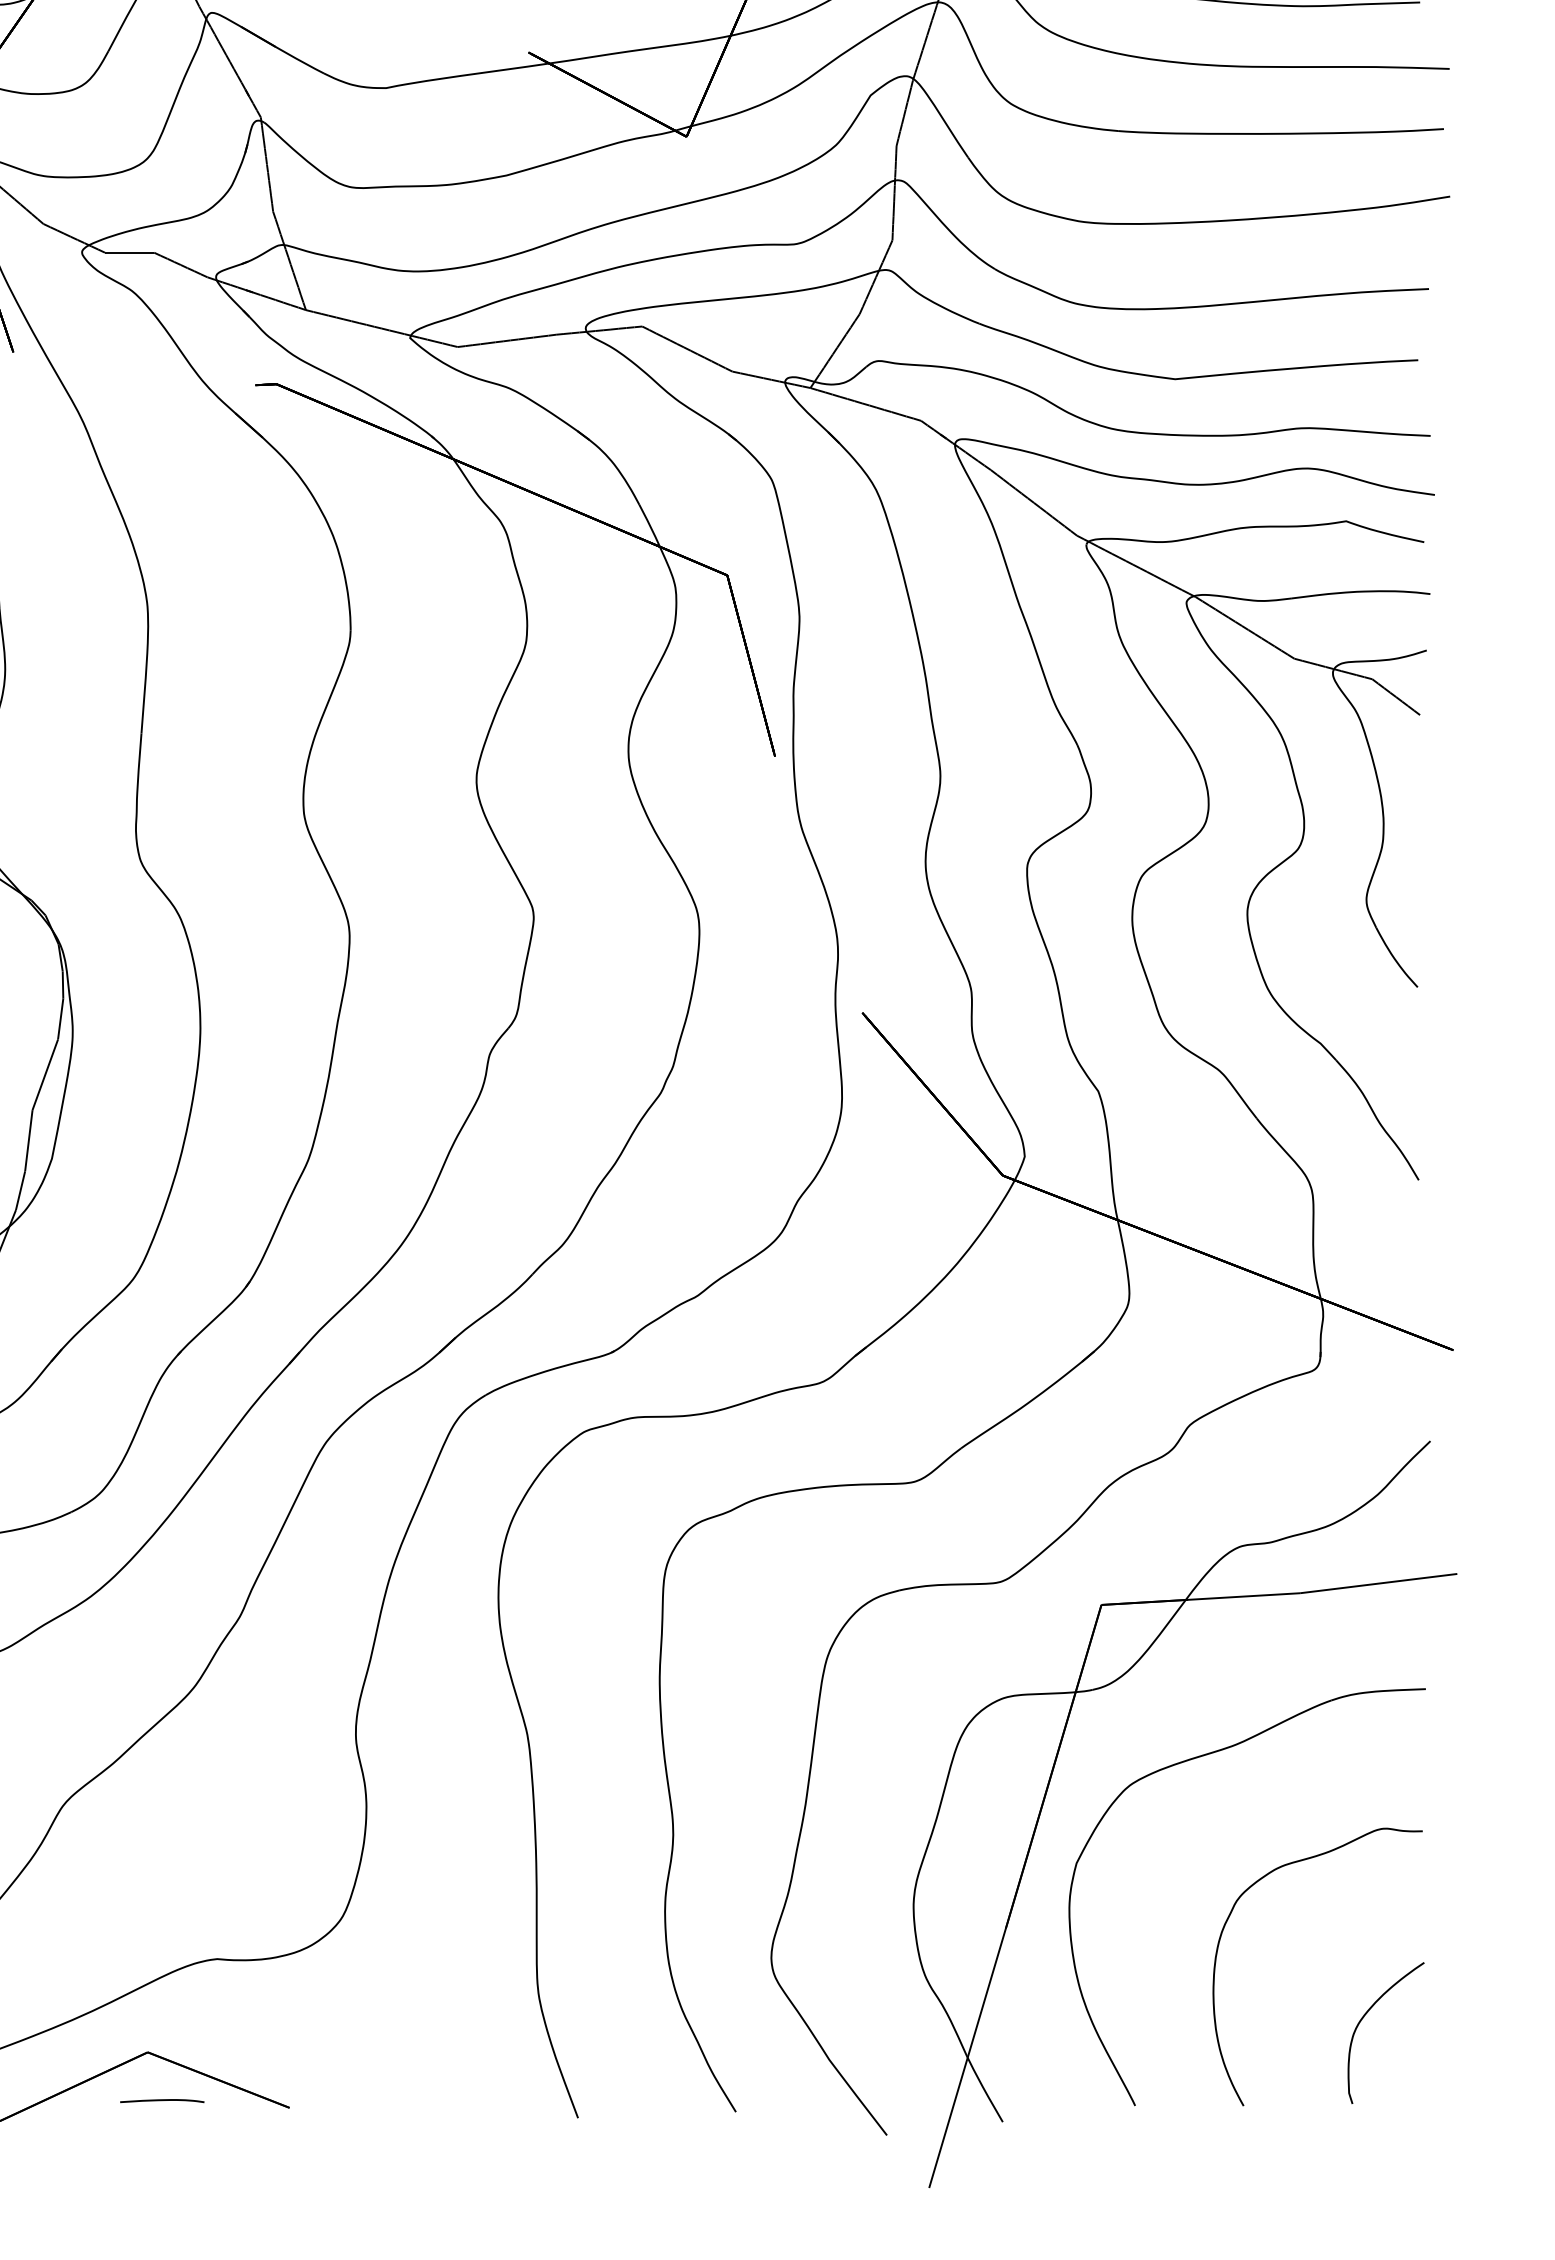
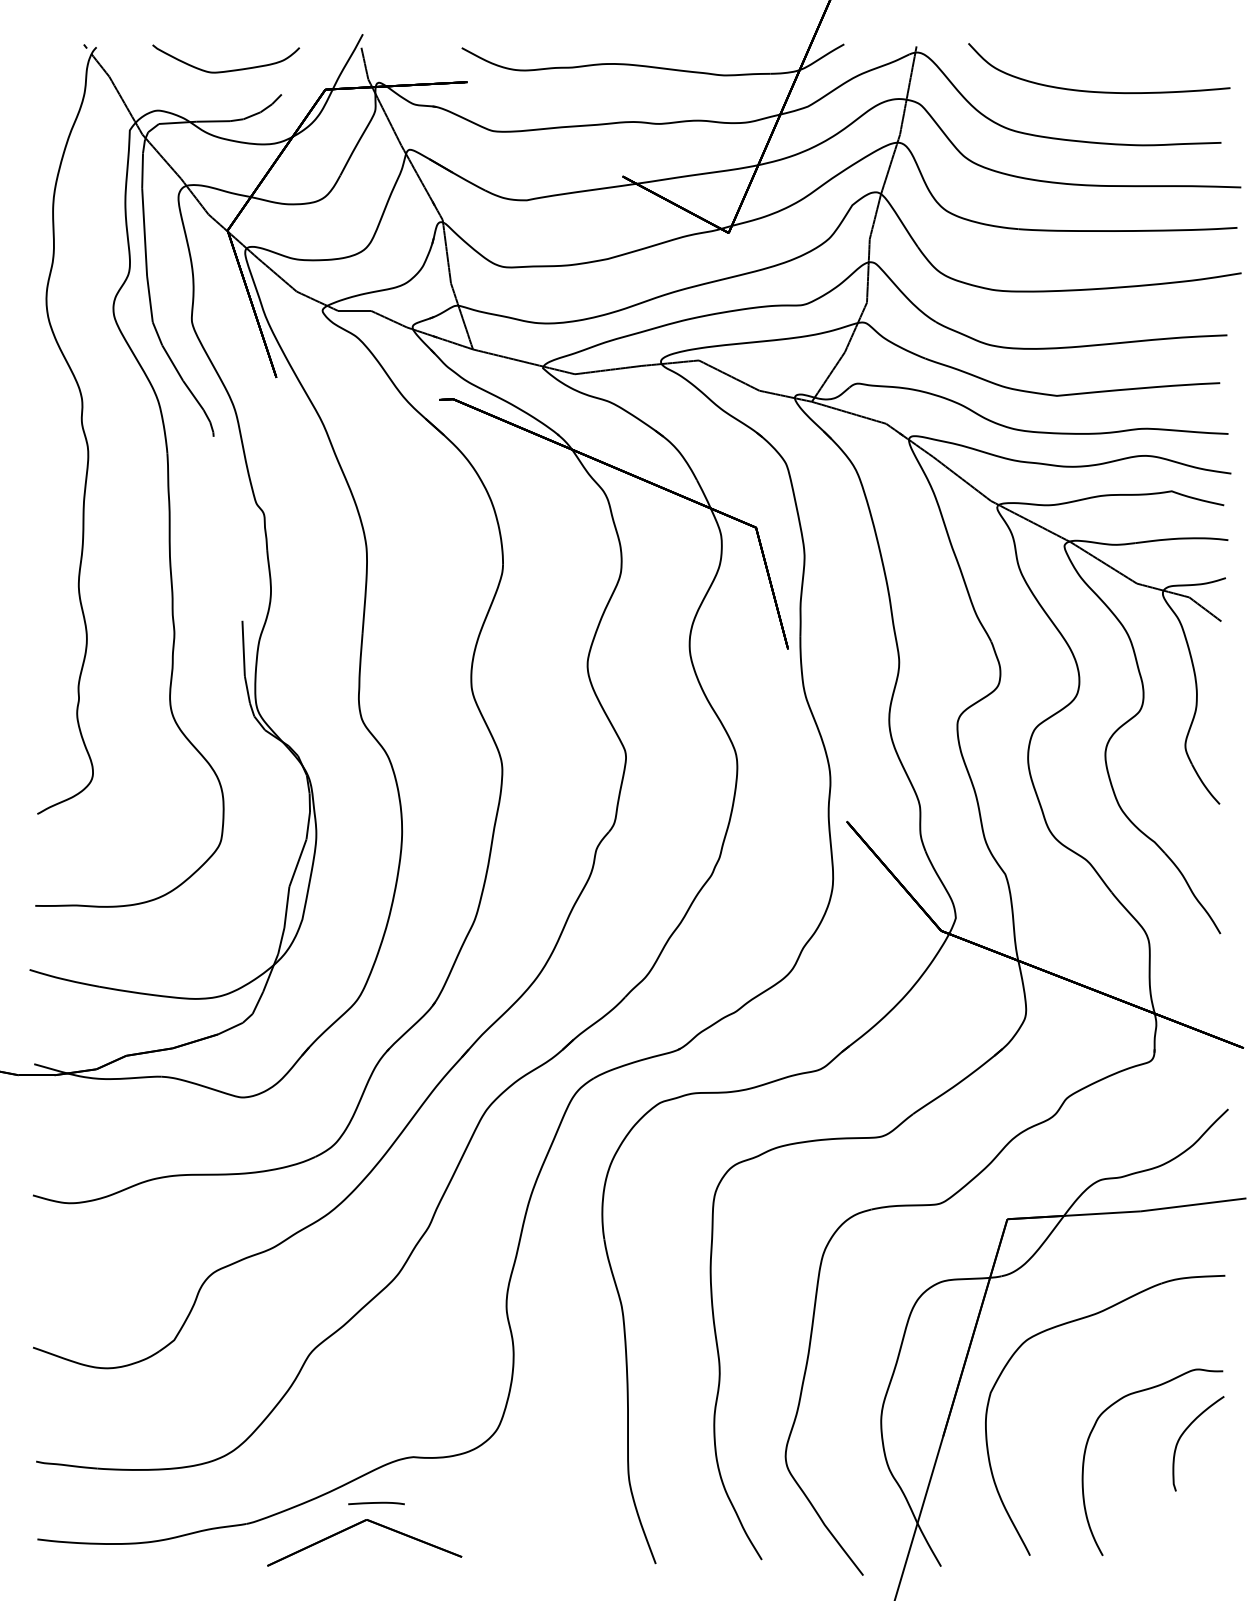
curve: (1365, 2017) -> (1184, 1433), moved
curve: (162, 2101) -> (376, 1503), moved

